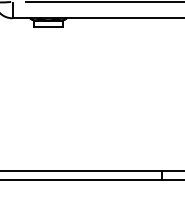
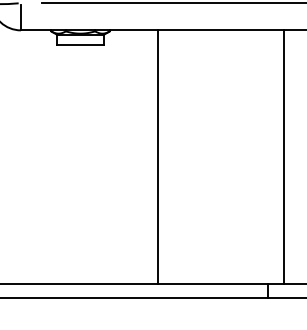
line: (94, 94) -> (156, 156), added
line: (171, 94) -> (284, 156), added

